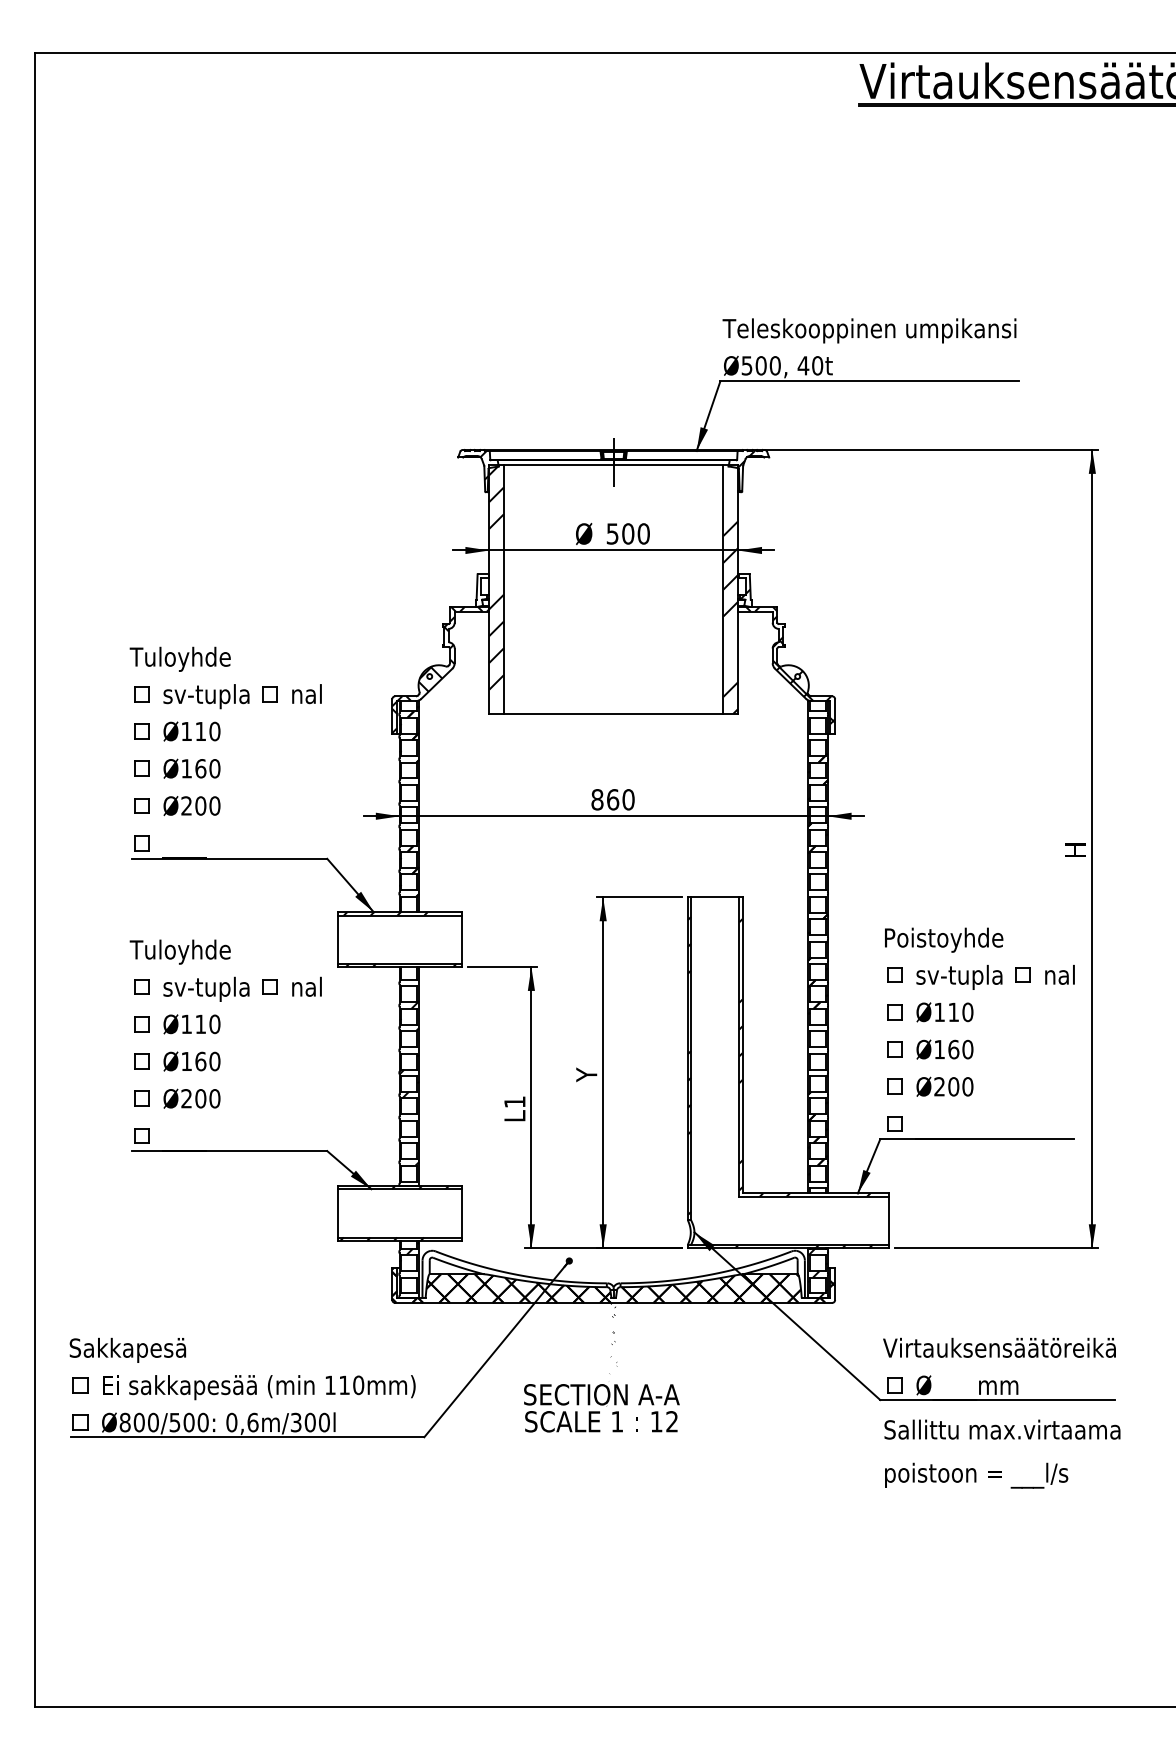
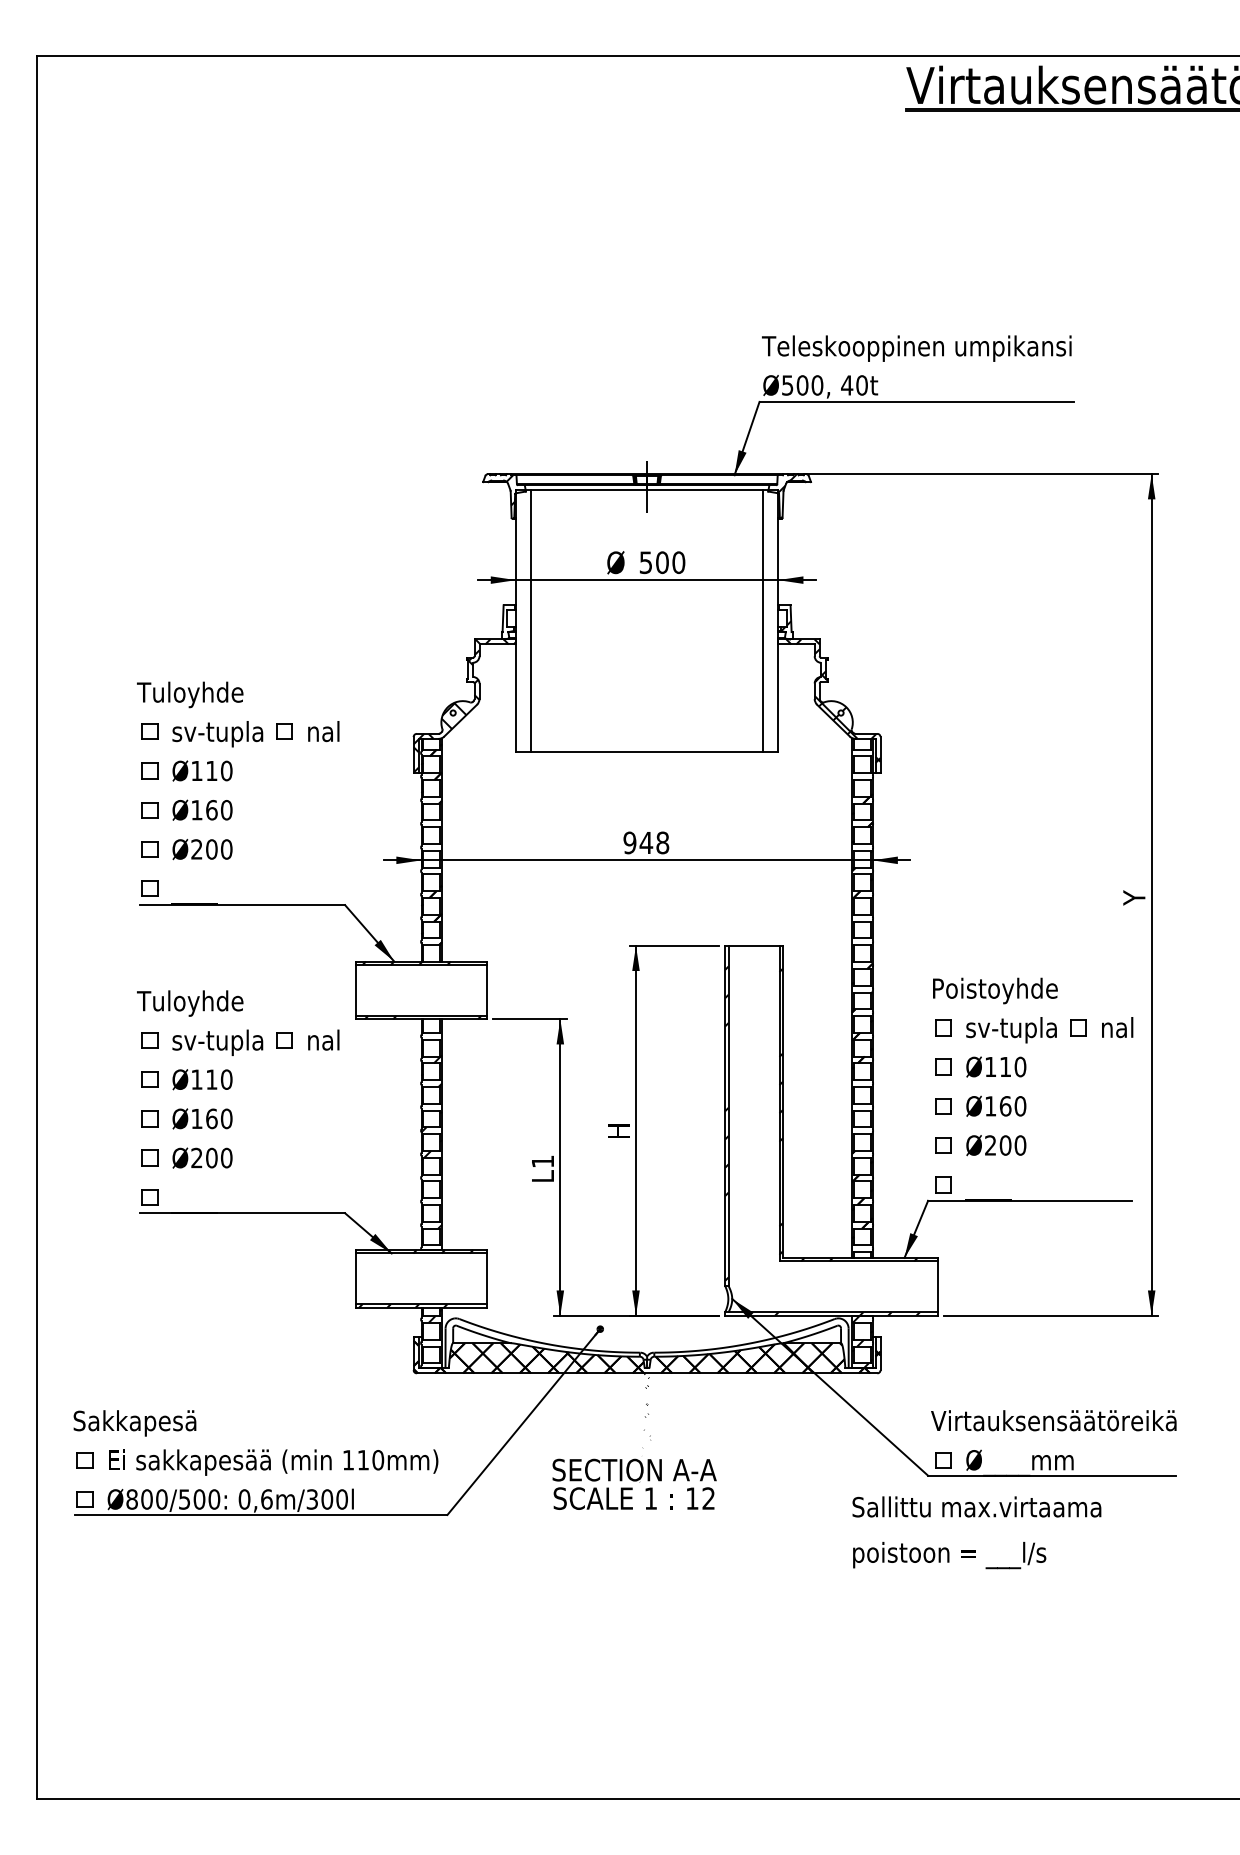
hatch: (496, 577) -> (523, 608), removed
hatch: (730, 617) -> (770, 650), removed
text: (613, 799) -> (646, 842), 860 -> 948
text: (1076, 851) -> (1134, 897), H -> Y
text: (586, 1074) -> (618, 1132), Y -> H
text: (1002, 1453) -> (976, 1532), moved

